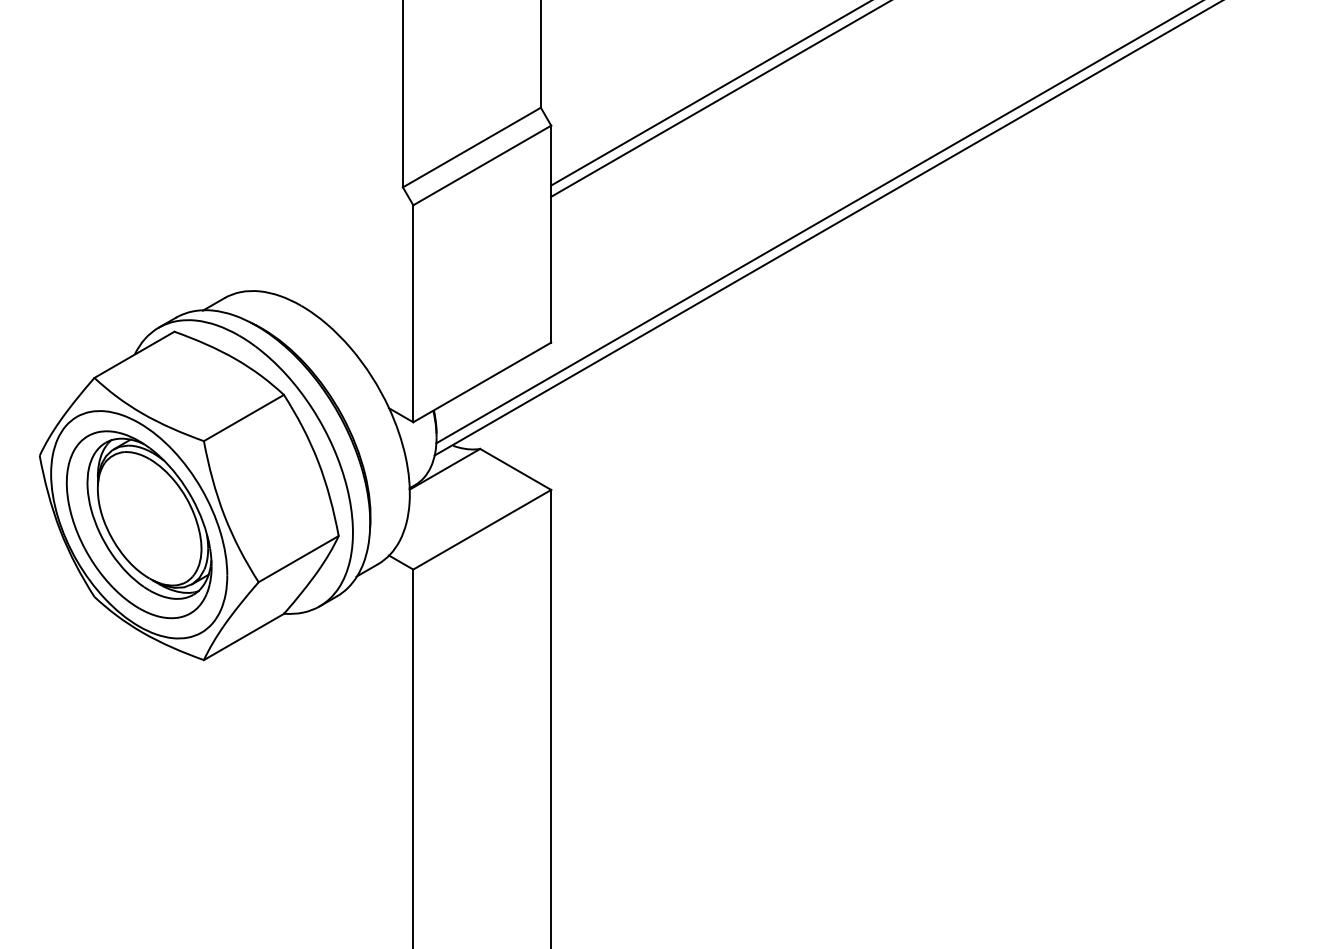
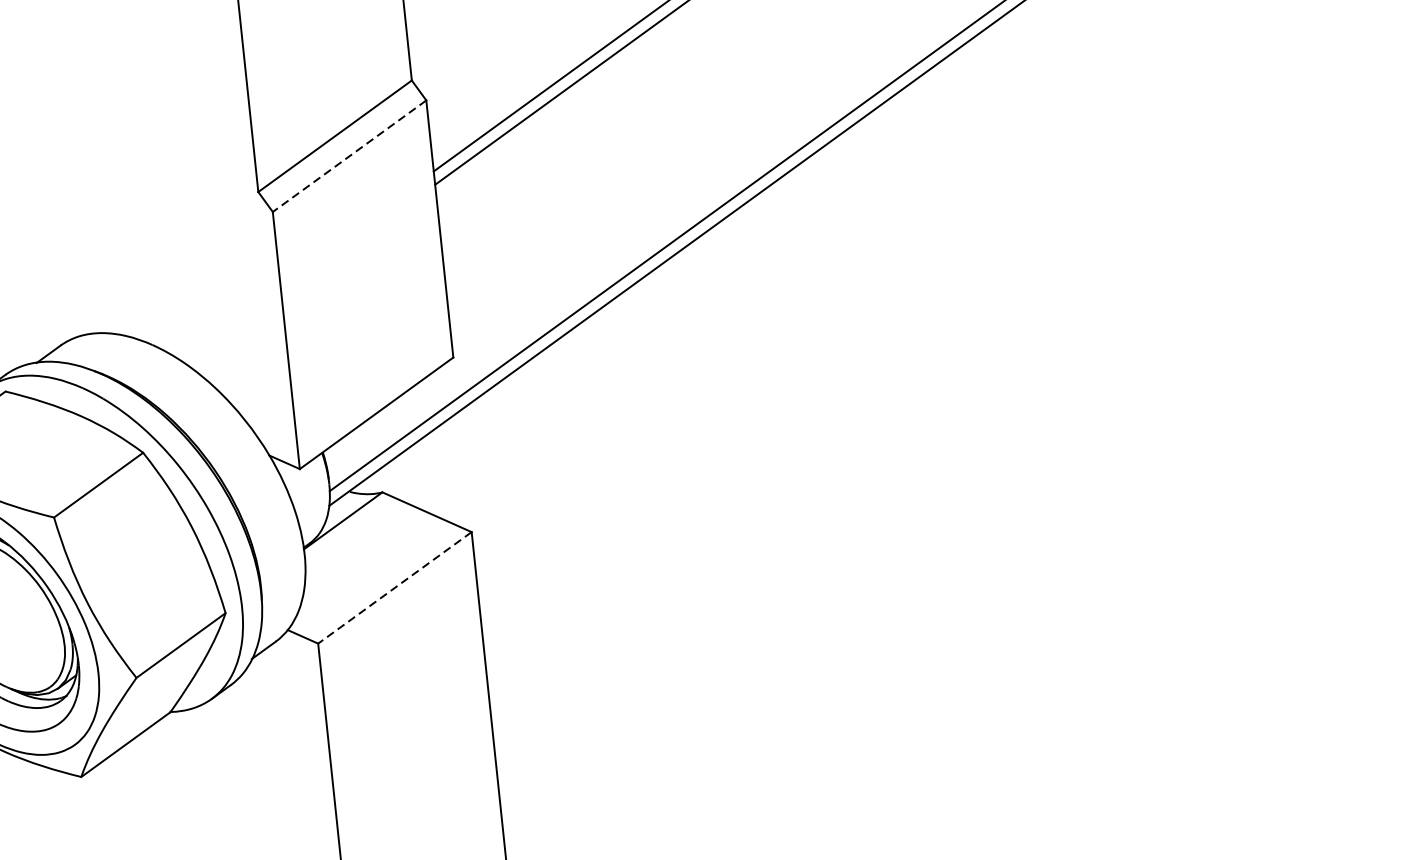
line: (482, 165) -> (349, 156), solid -> dashed
line: (482, 529) -> (395, 587), solid -> dashed

